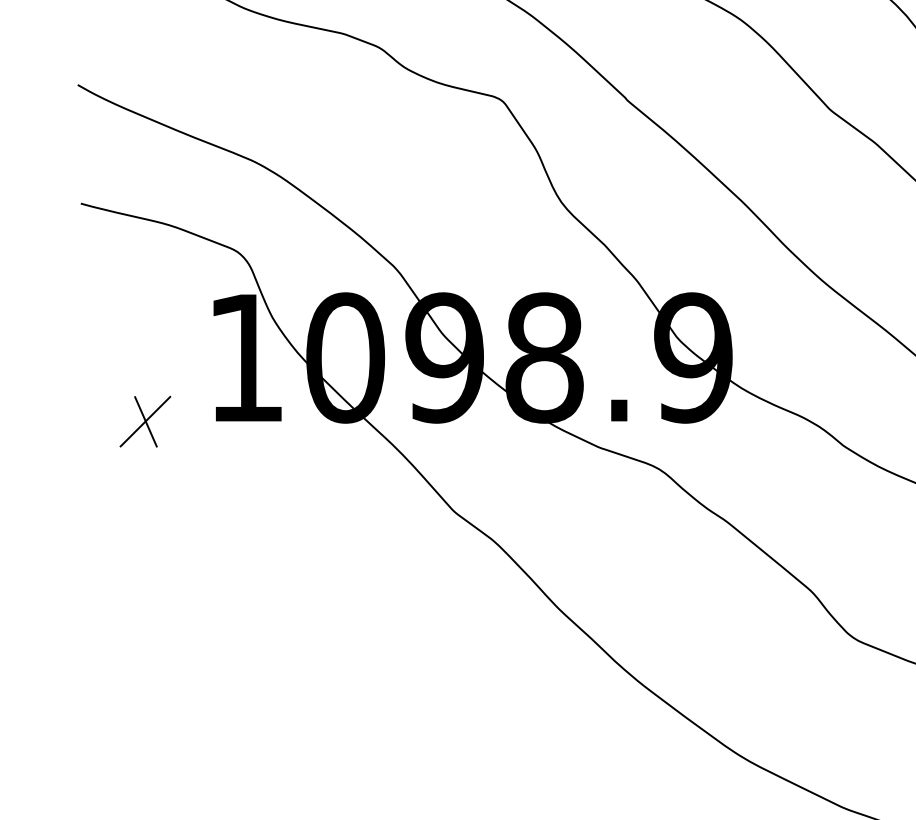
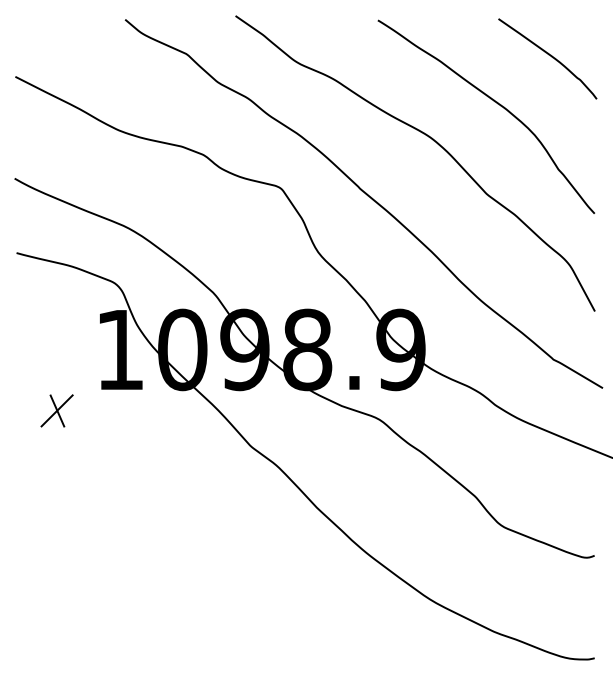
part: (144, 421) -> (56, 410), moved

